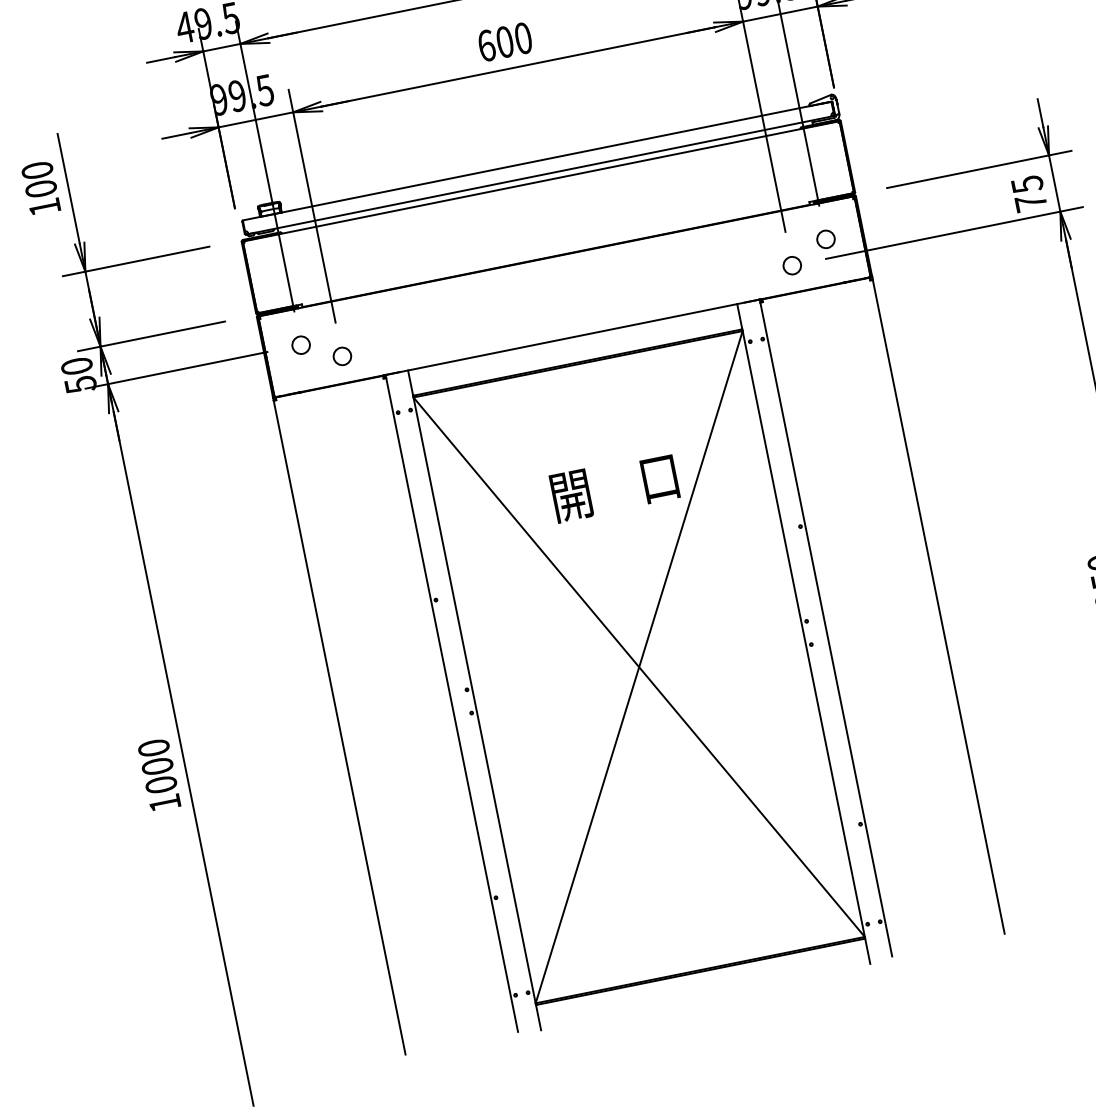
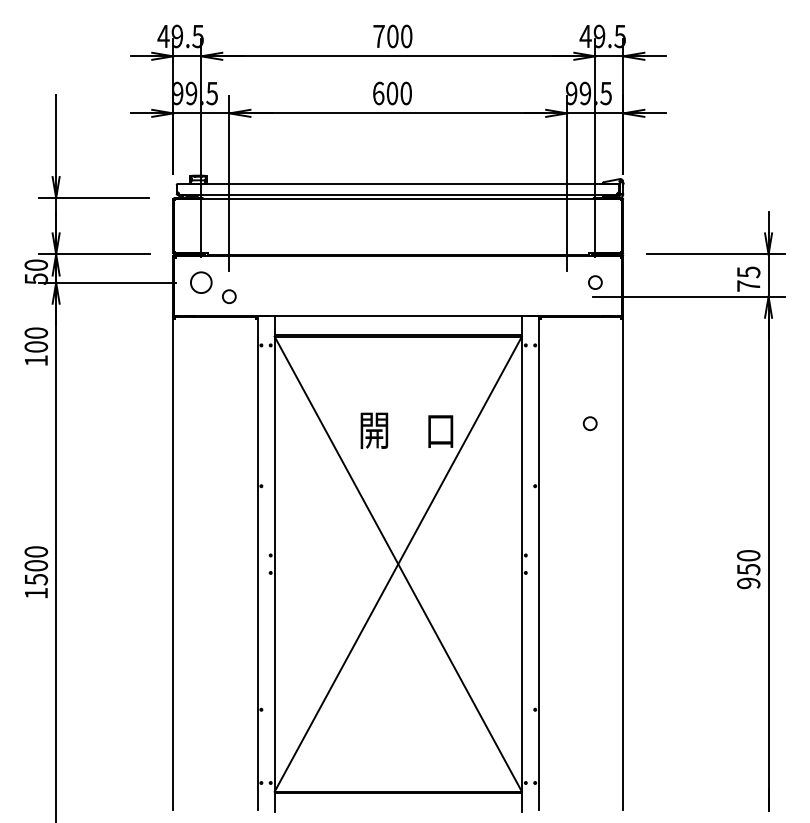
text: (39, 188) -> (35, 346), moved
circle: (791, 265) -> (589, 423), moved
circle: (300, 345) -> (200, 282), size x1.6
text: (160, 784) -> (35, 579), 1000 -> 1500

